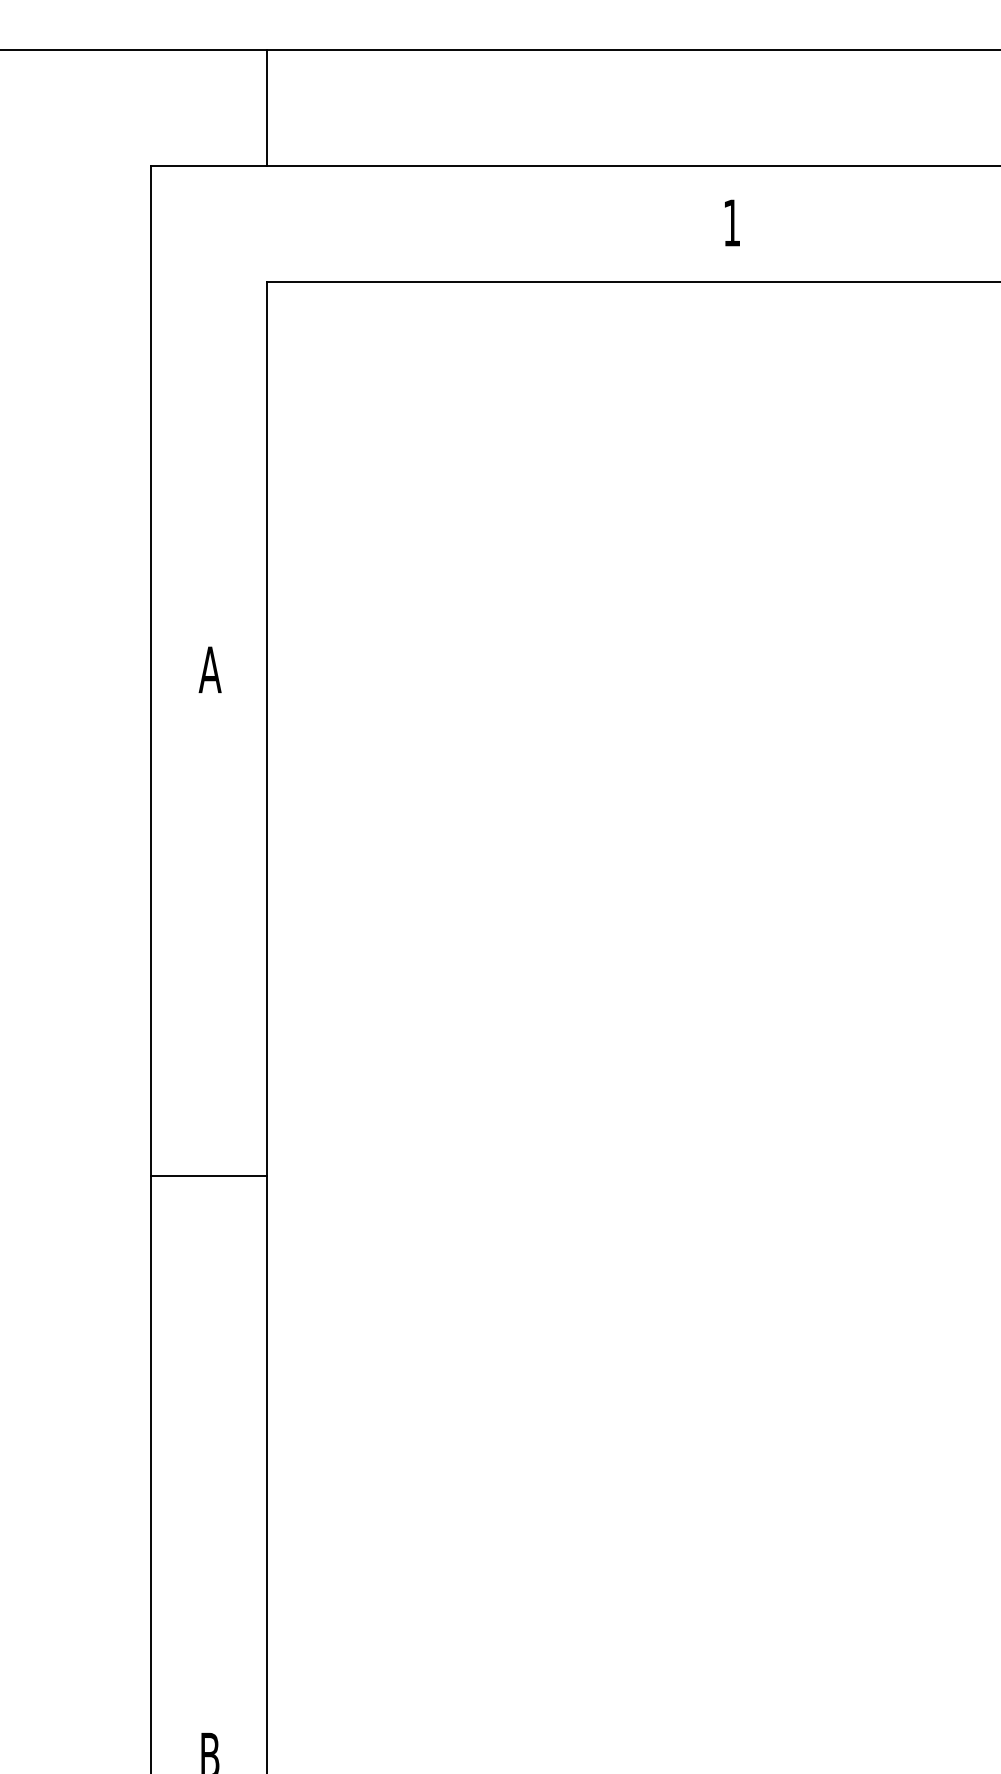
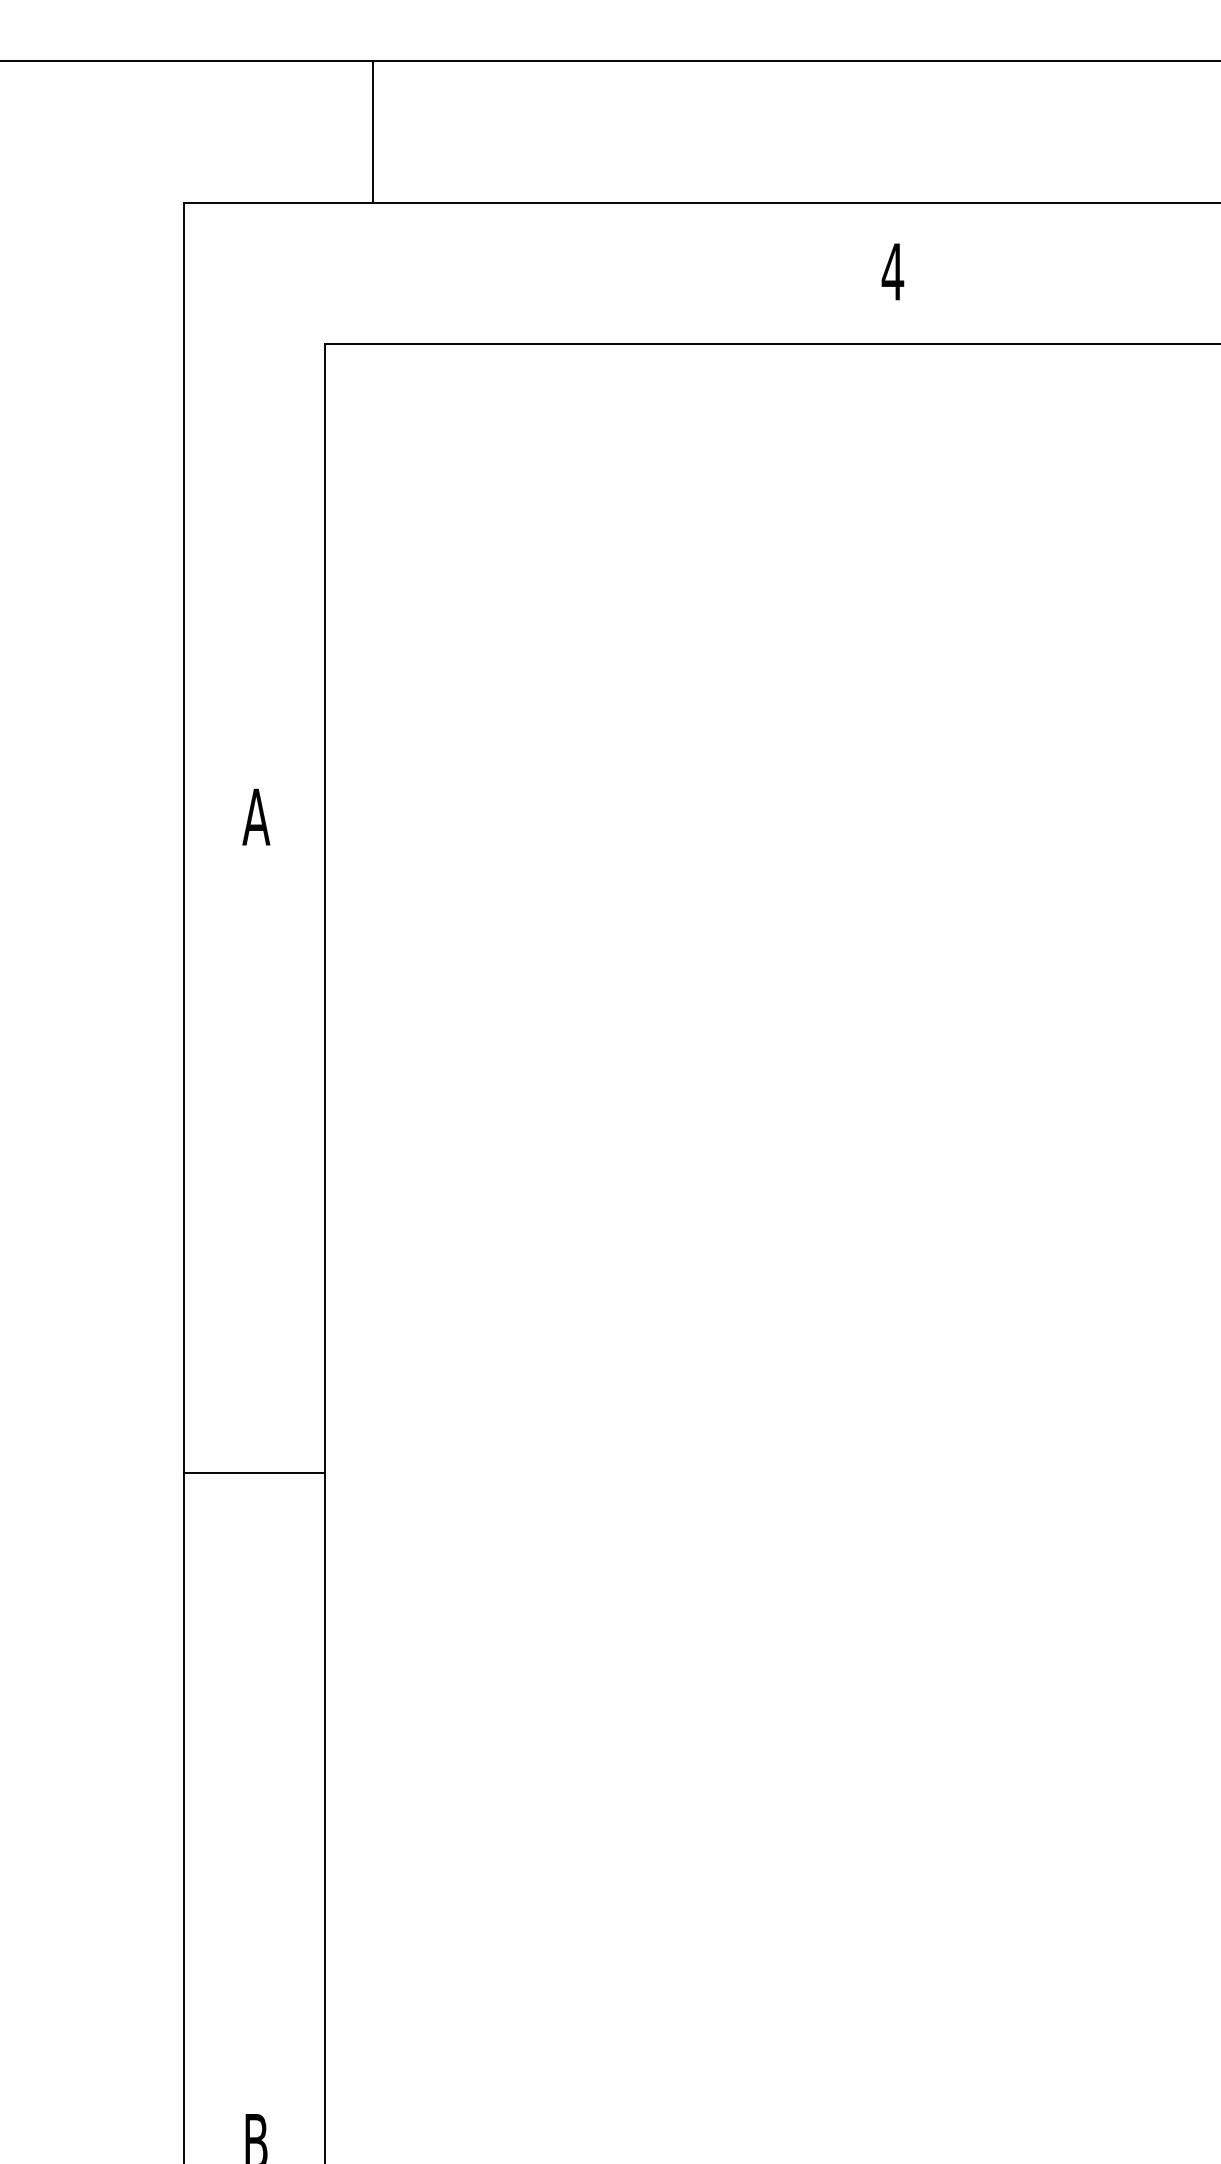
line: (266, 108) -> (372, 132), moved
text: (731, 222) -> (892, 271), 1 -> 4
line: (208, 1175) -> (254, 1473), moved

